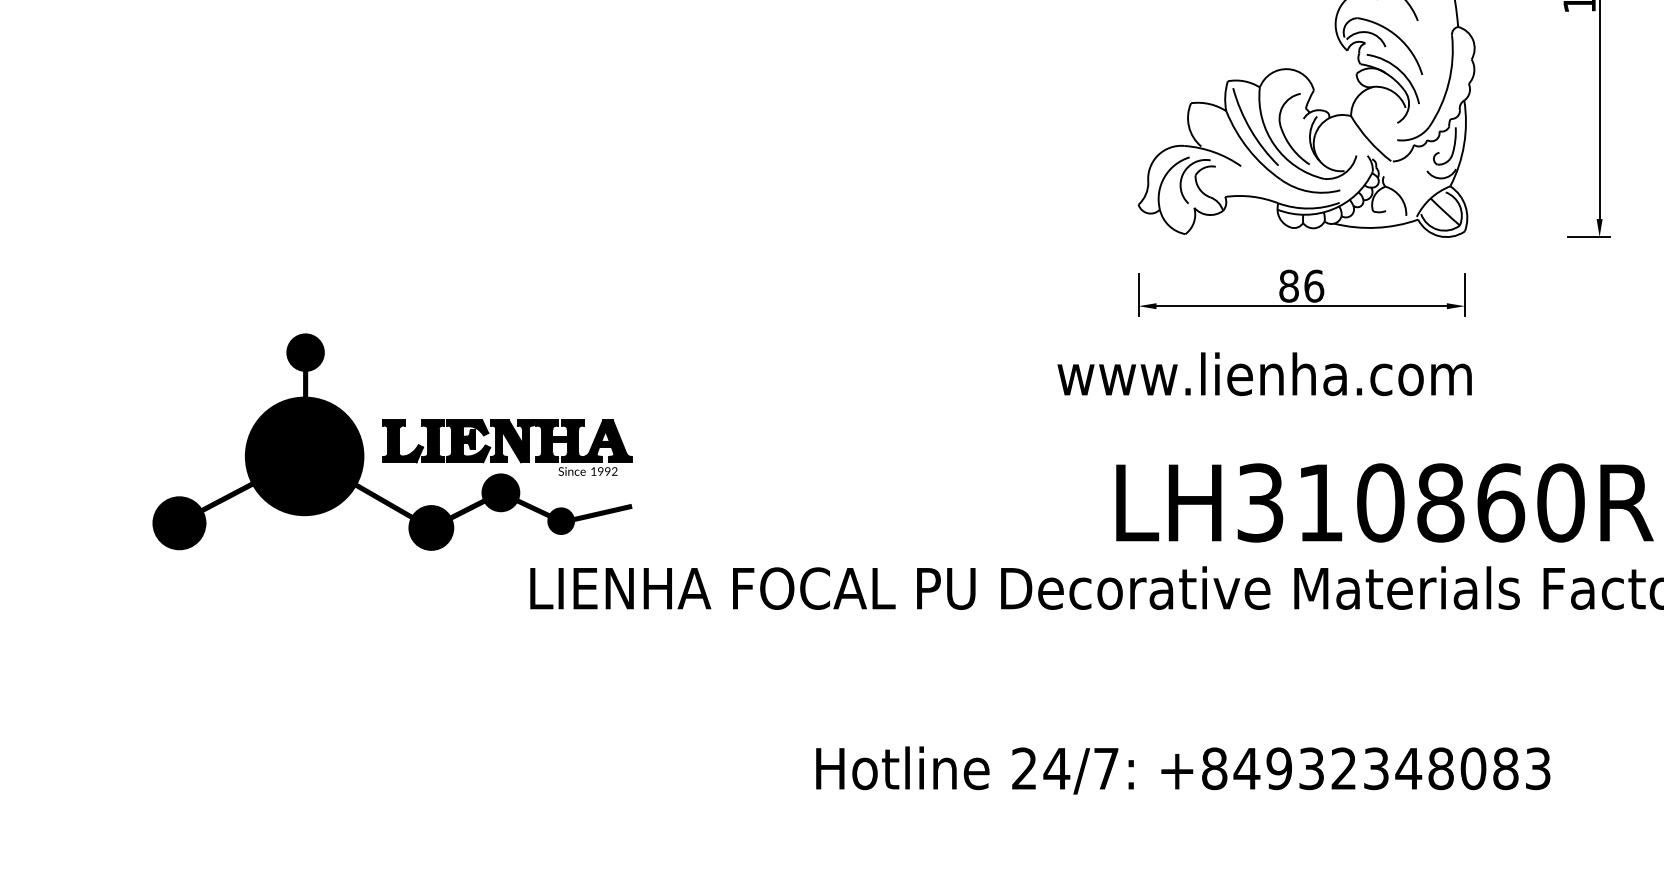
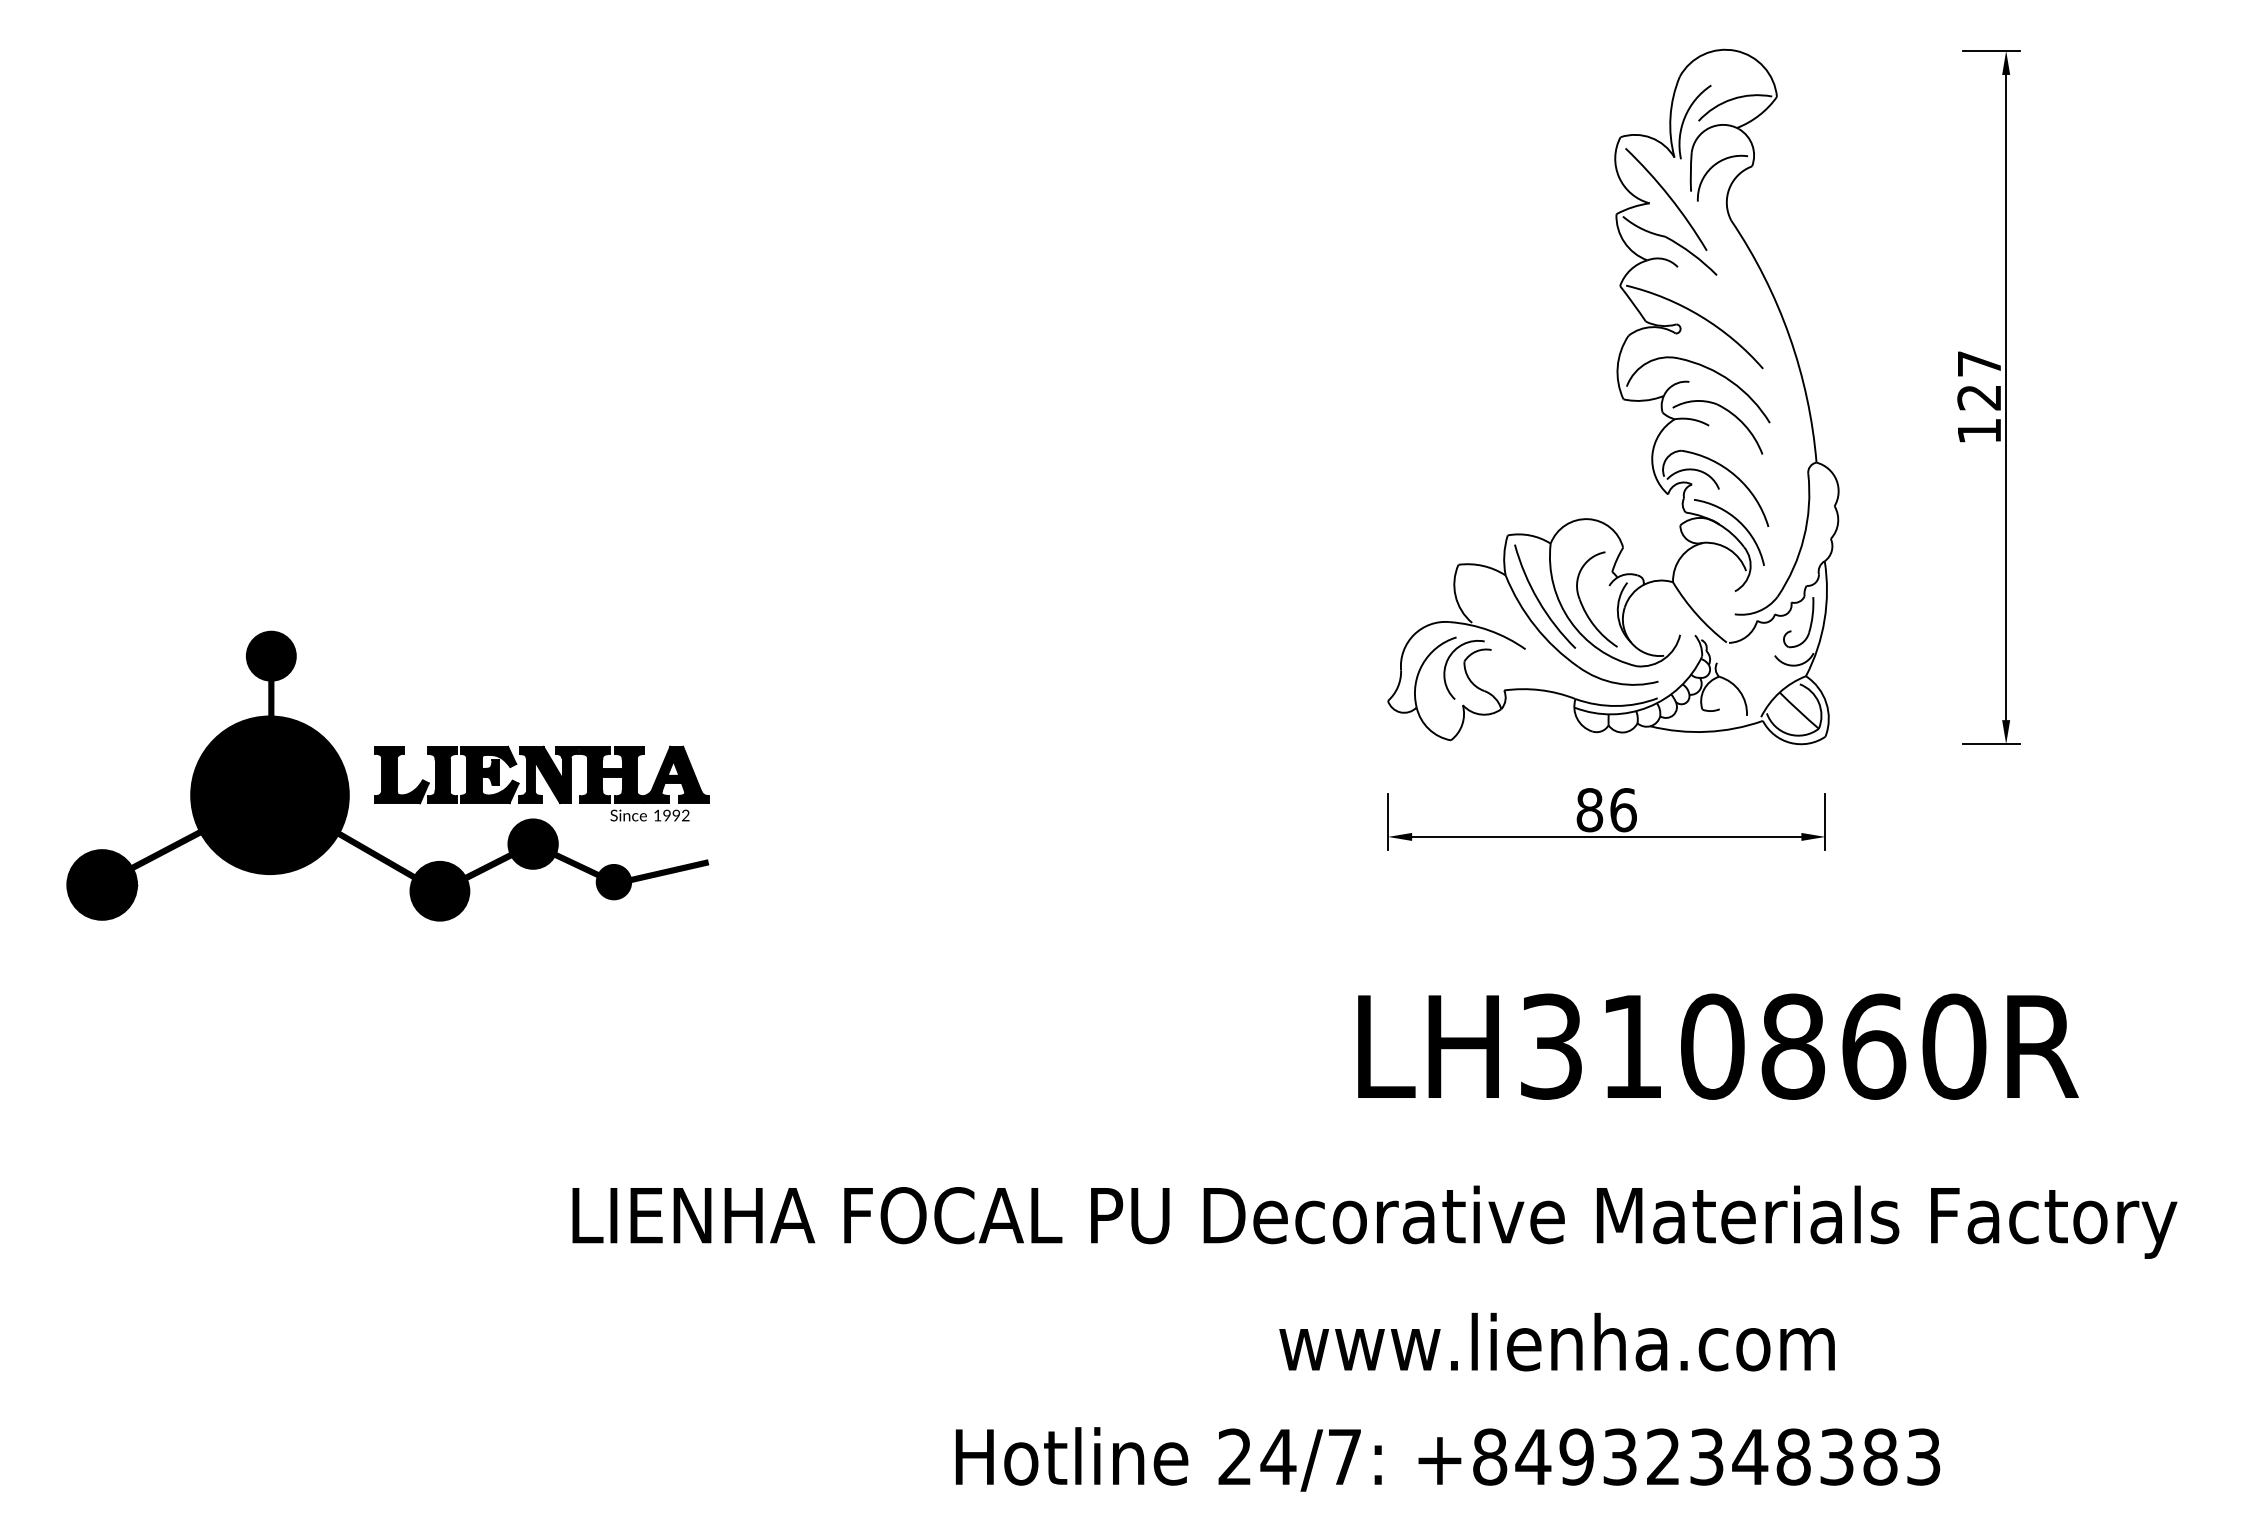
text: (1264, 373) -> (1556, 1341), moved
part: (392, 441) -> (387, 775), moved
text: (1385, 502) -> (1718, 1046), moved
text: (1473, 768) -> (1837, 1456), +84932348083 -> +84932348383

